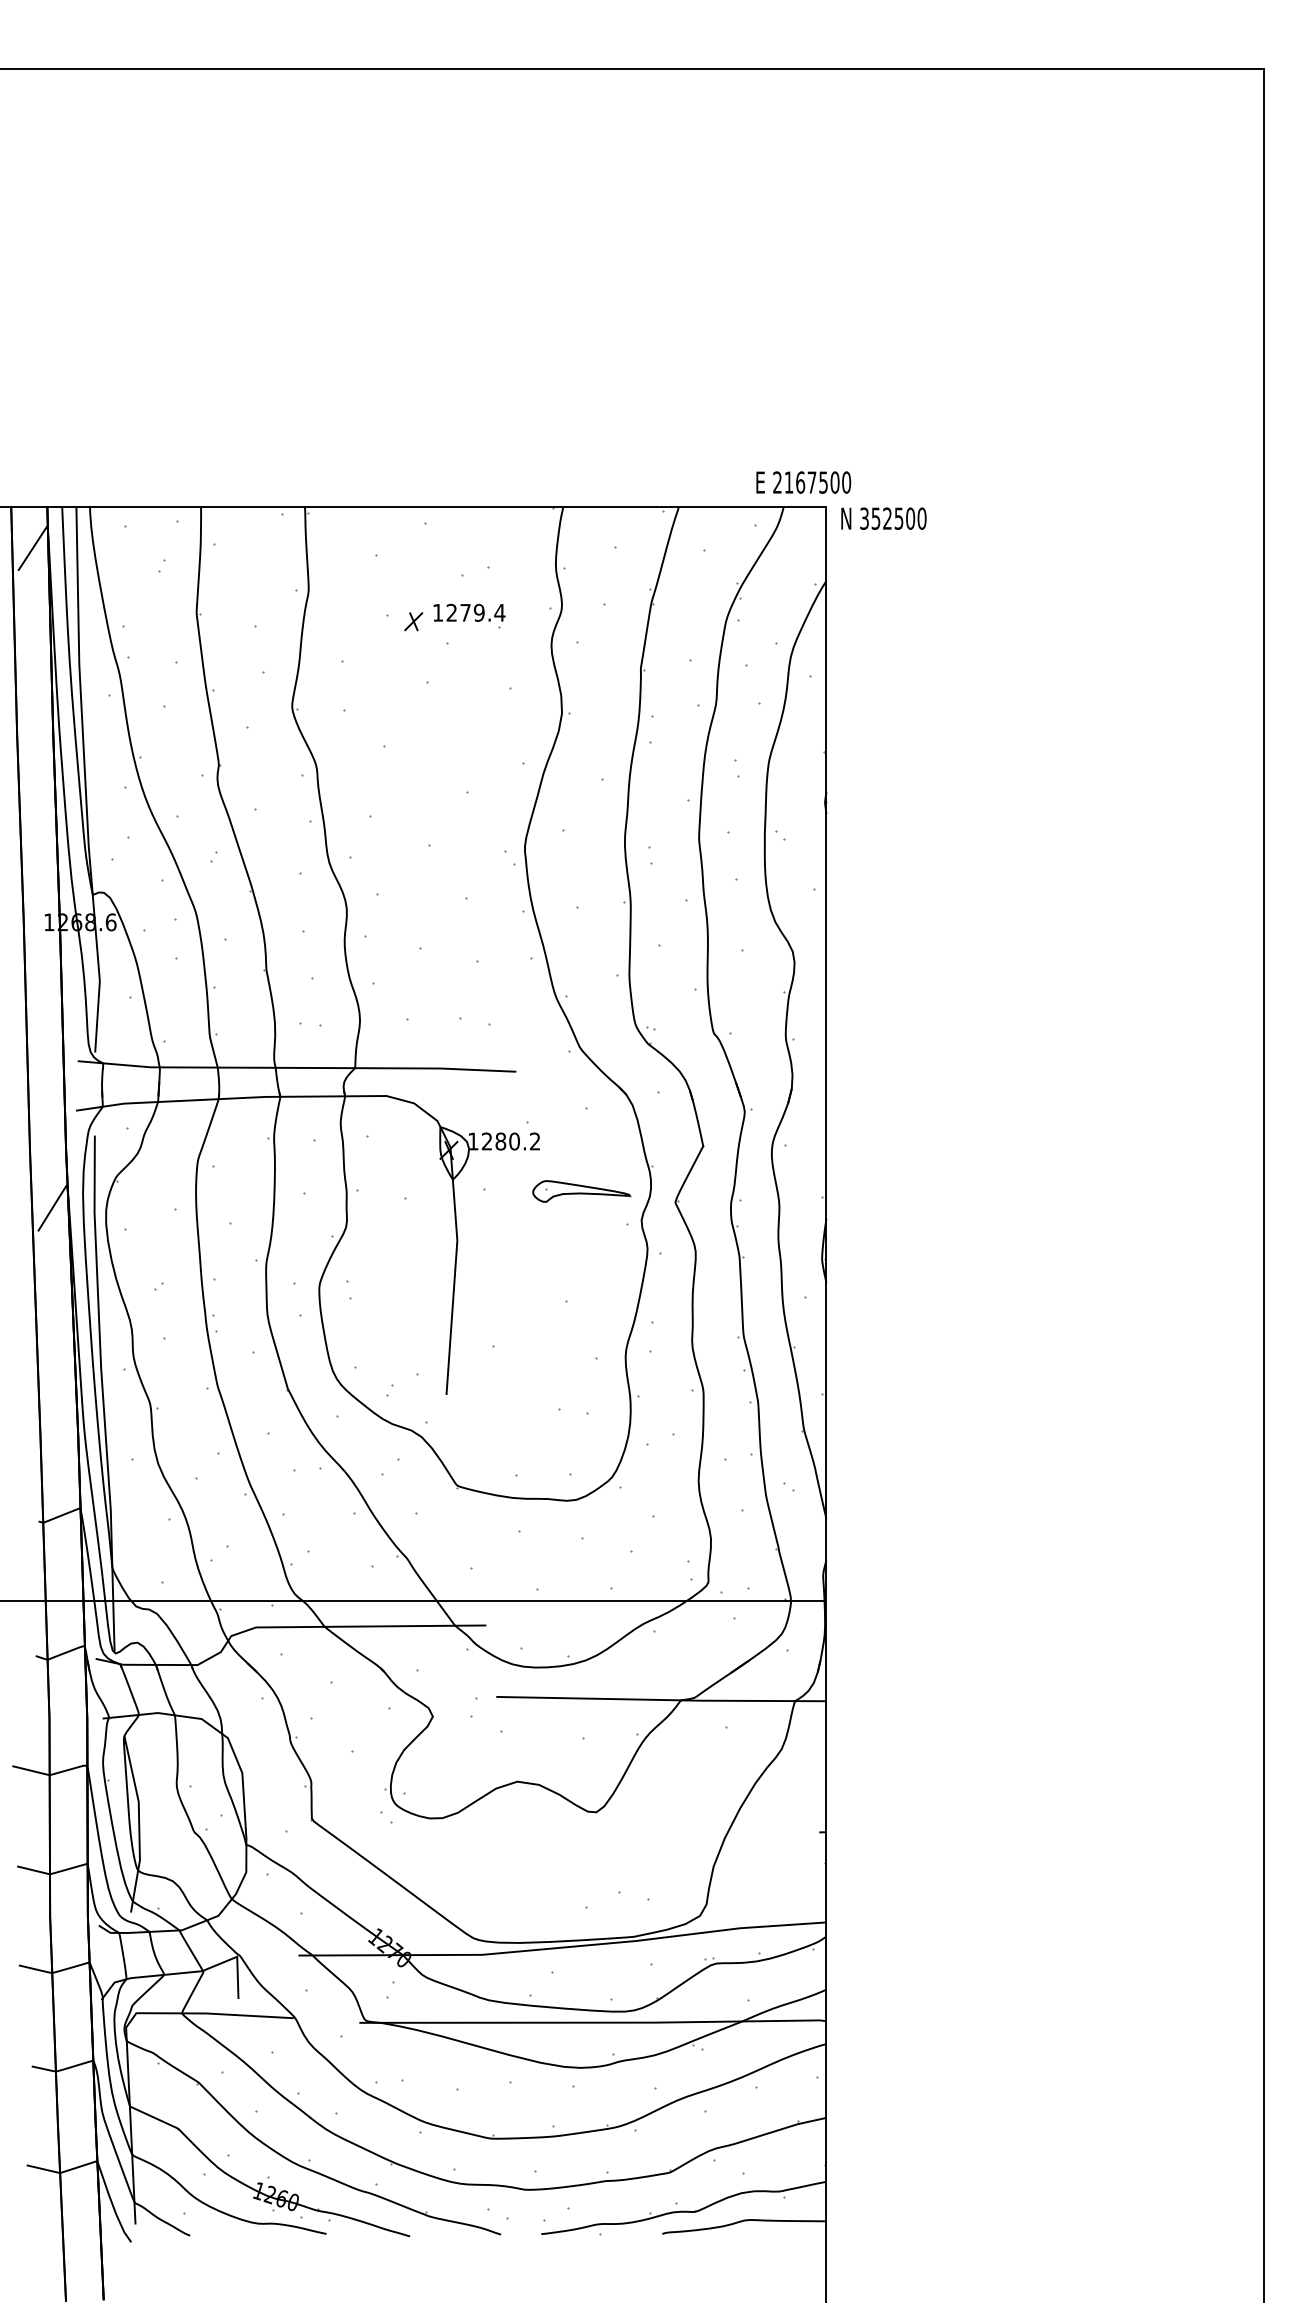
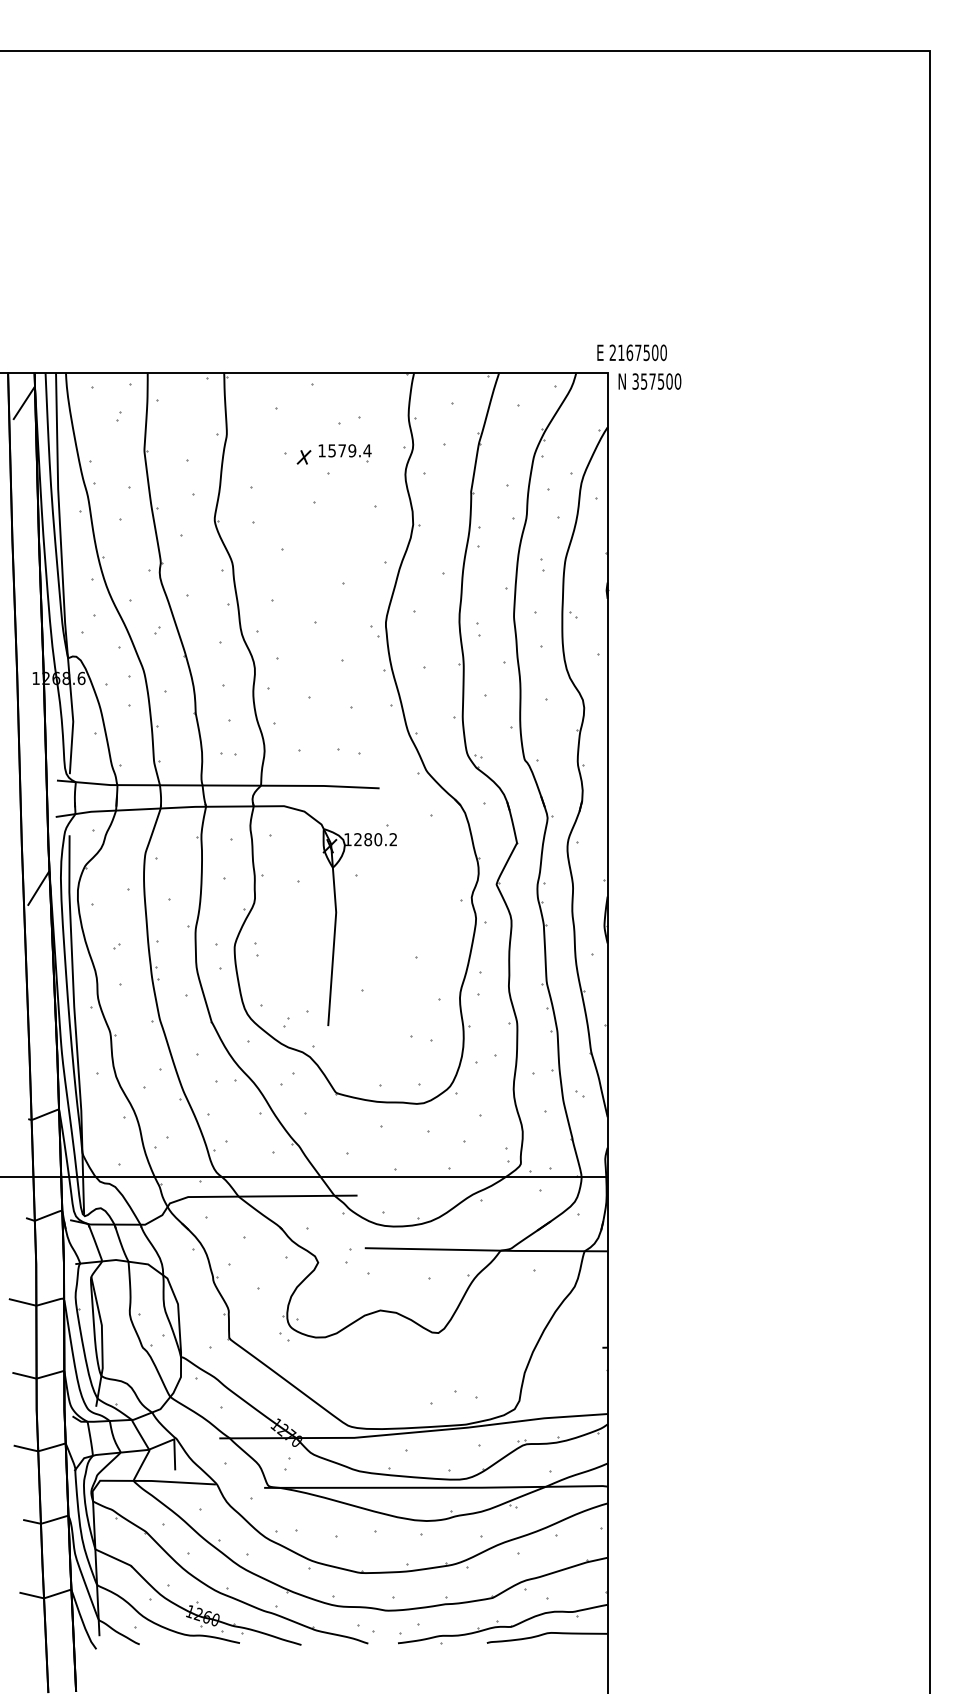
text: (803, 482) -> (631, 352), moved
text: (887, 518) -> (652, 381), 352500 -> 357500
text: (451, 612) -> (331, 450), 1279.4 -> 1579.4
part: (581, 1191) -> (427, 876), removed

